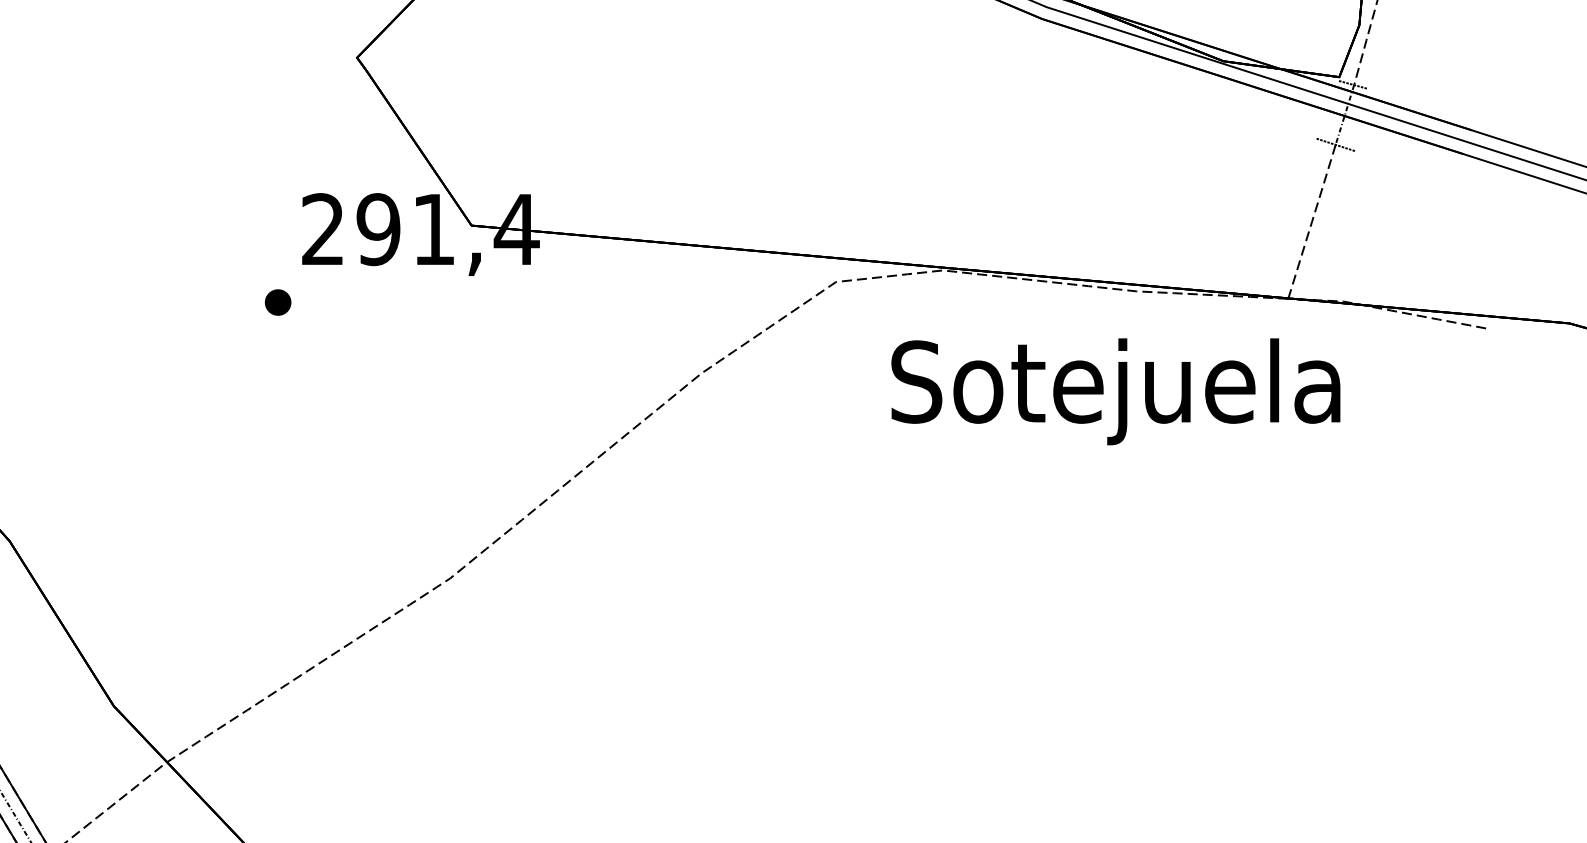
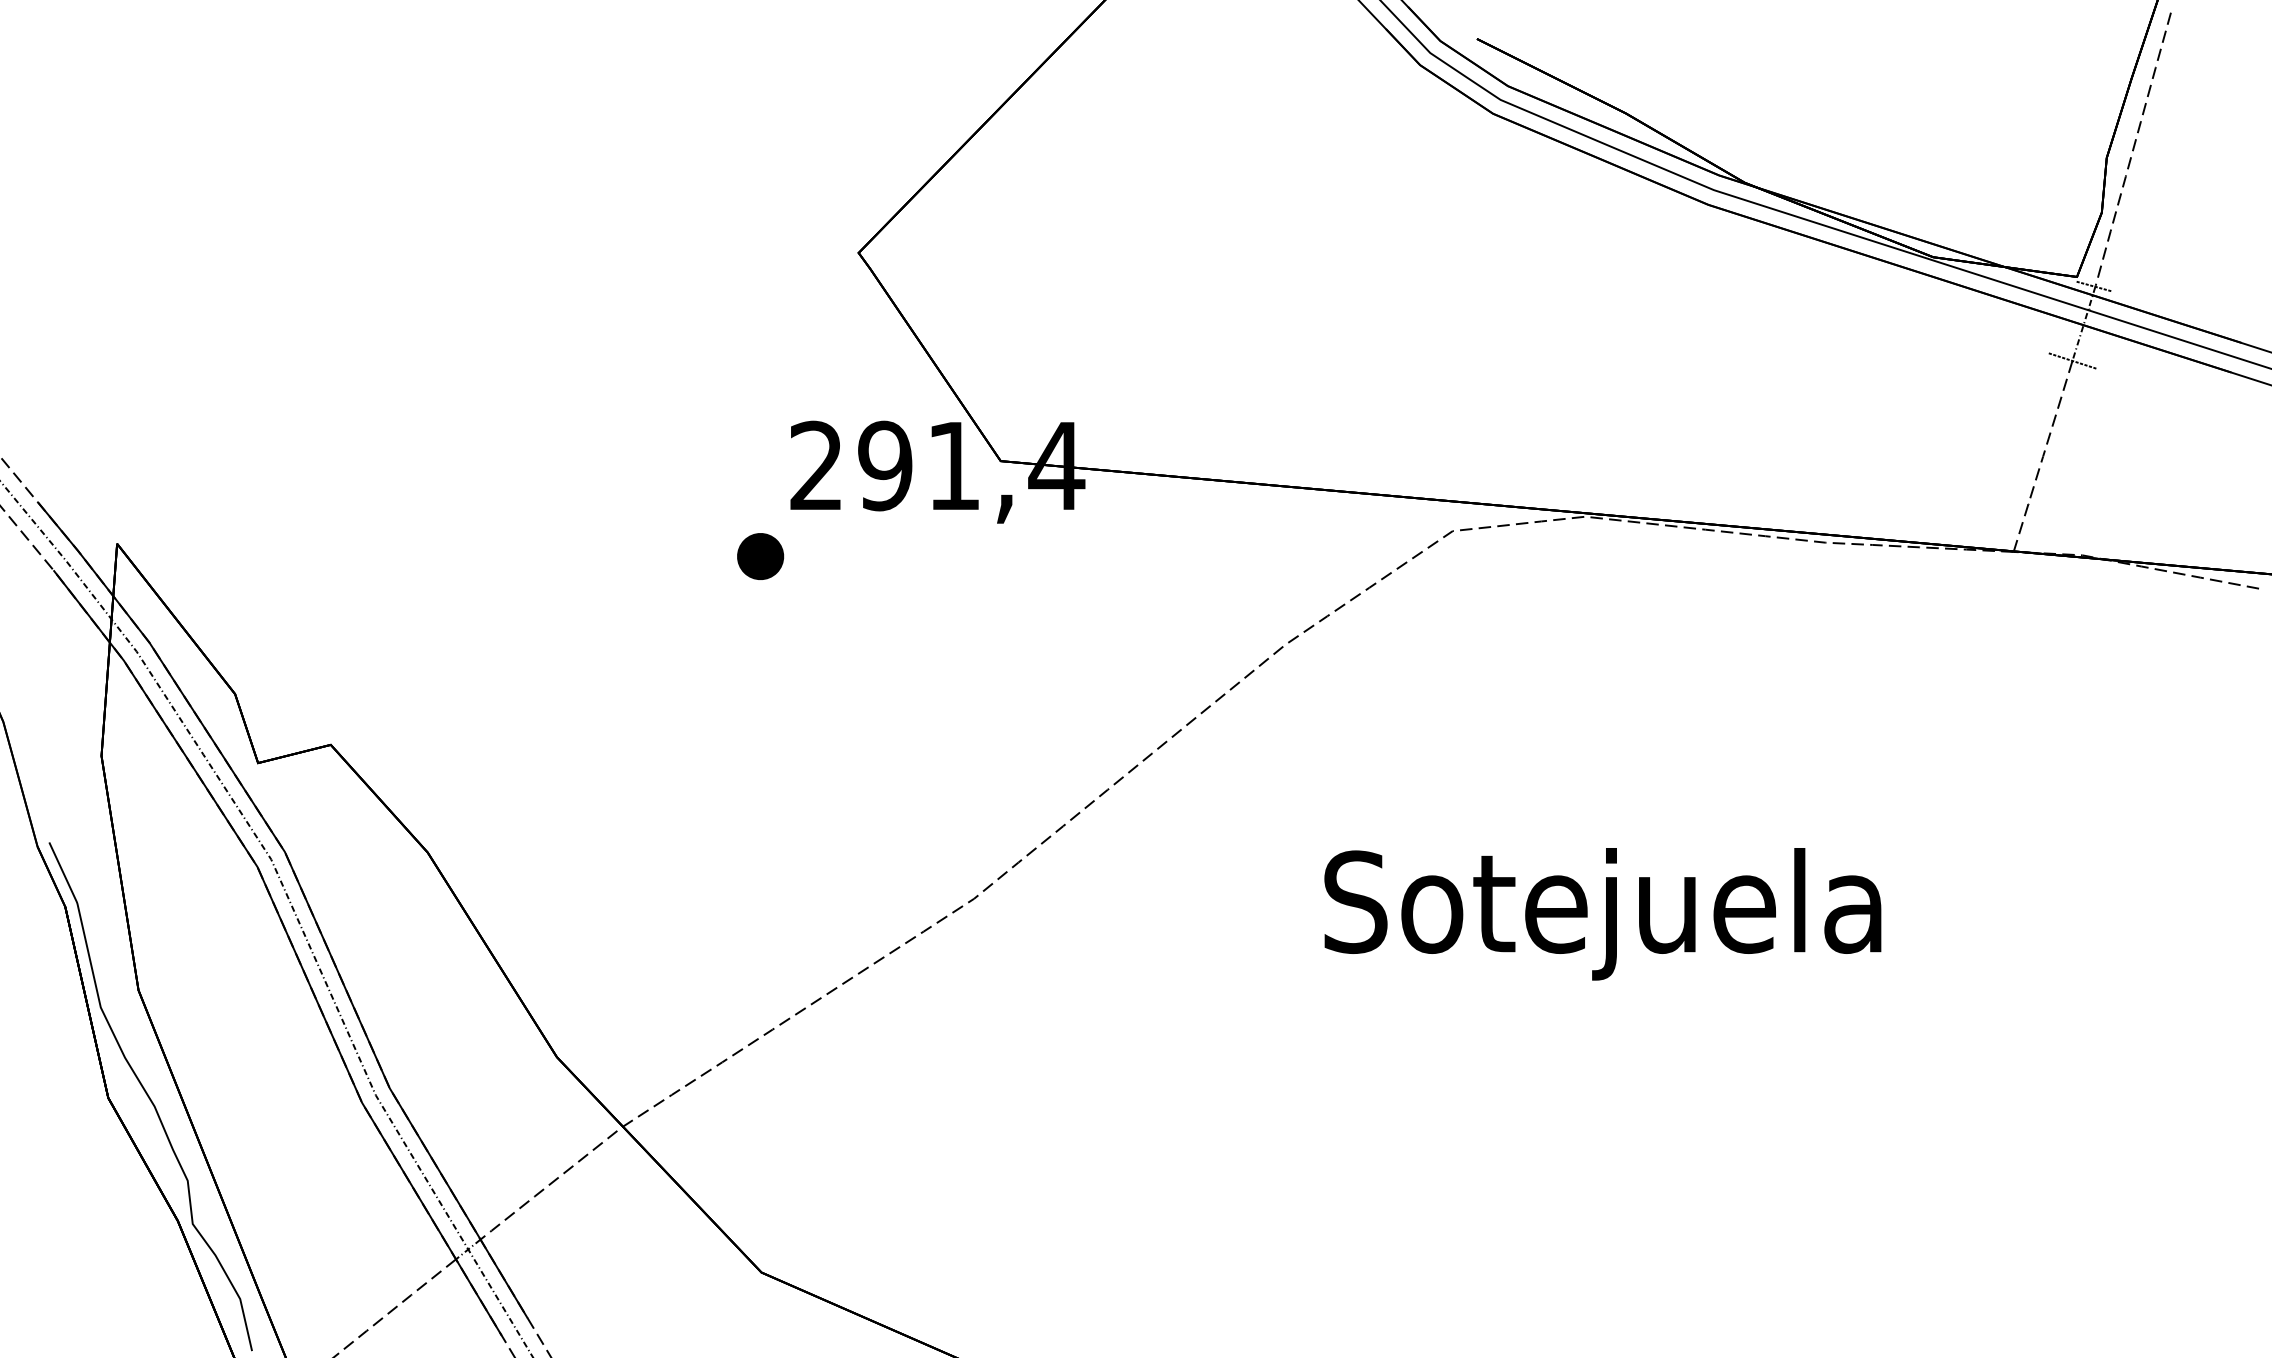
part: (277, 302) -> (760, 556), size x1.43
text: (1115, 392) -> (1602, 914), moved

